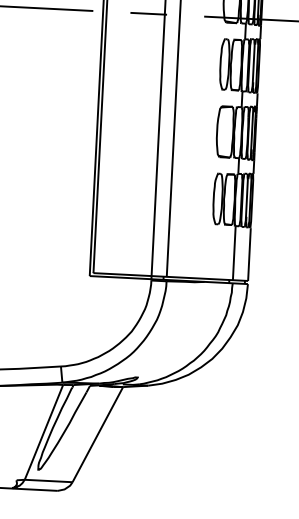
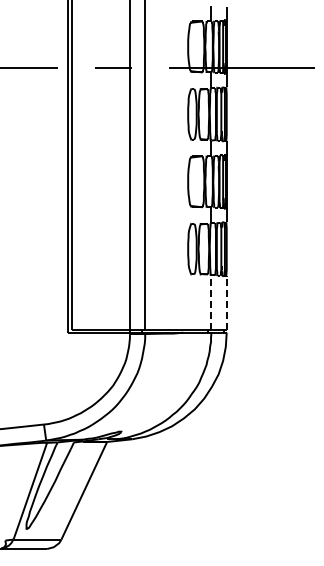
line: (234, 252) -> (211, 301), solid -> dashed
line: (249, 253) -> (226, 302), solid -> dashed

